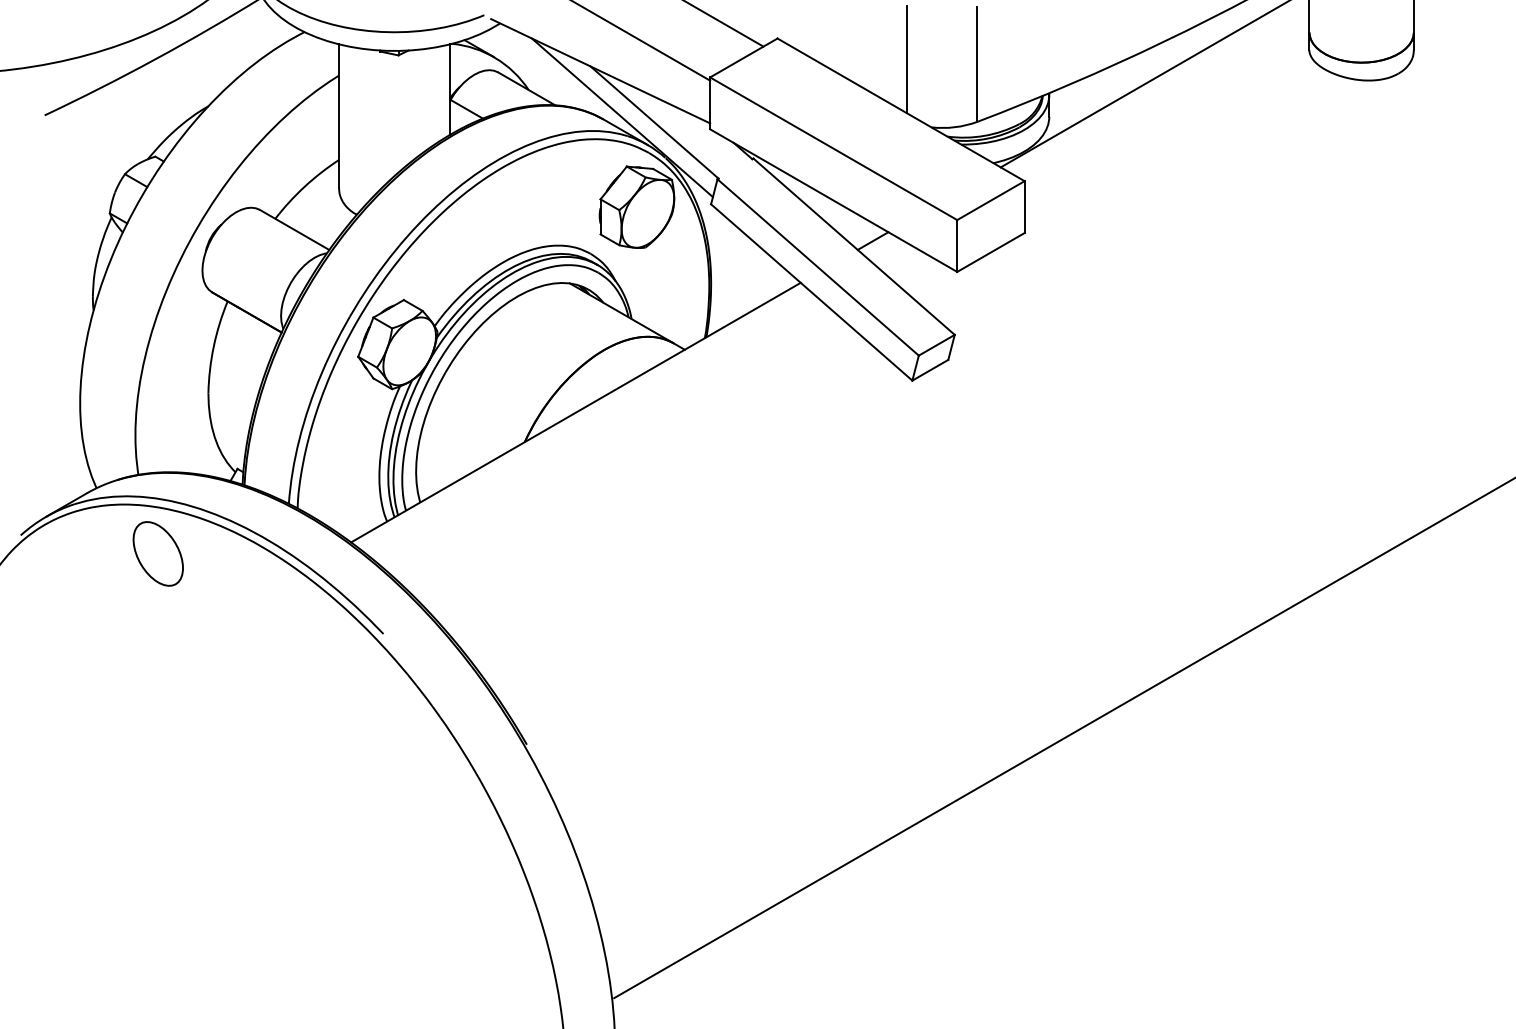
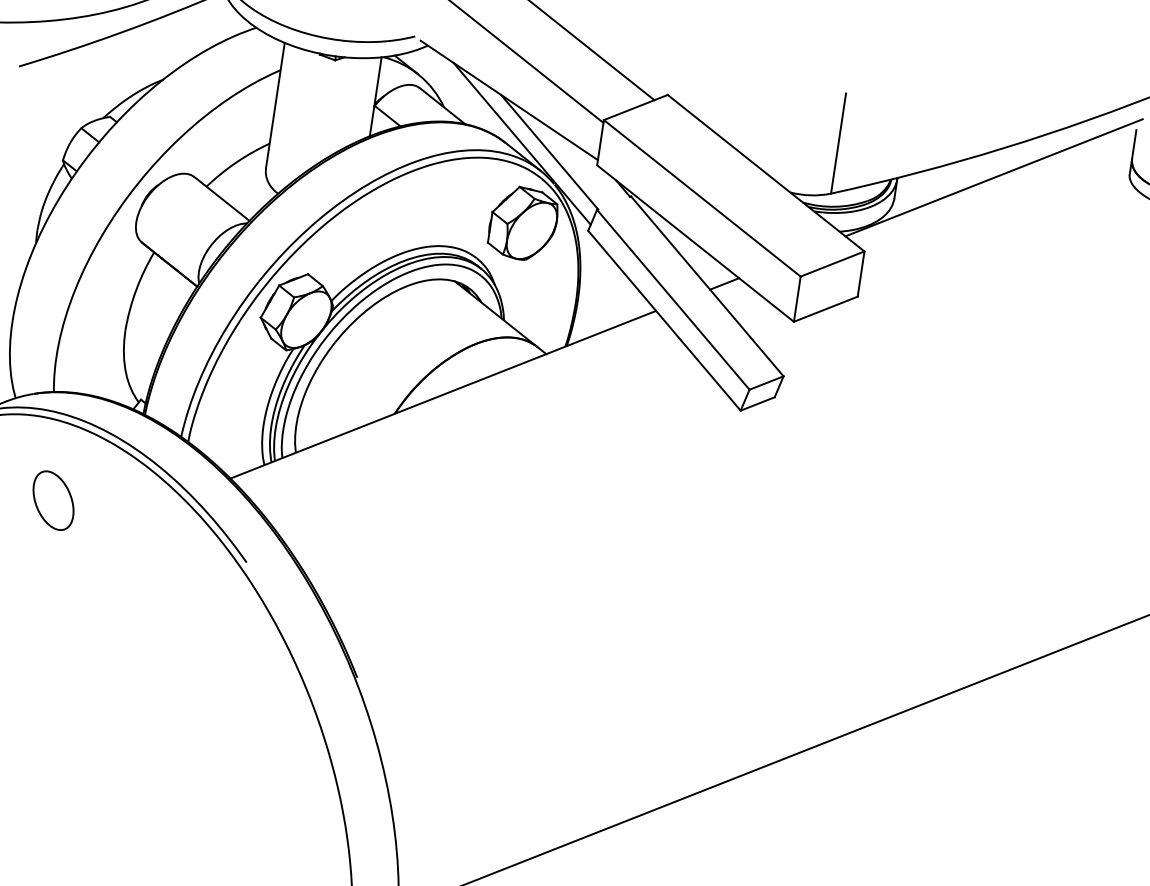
line: (906, 59) -> (777, 130), removed
part: (157, 553) -> (52, 500), moved

